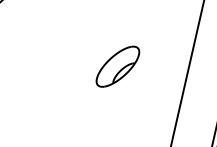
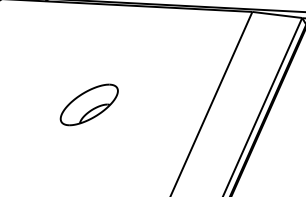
part: (117, 66) -> (88, 104), moved

